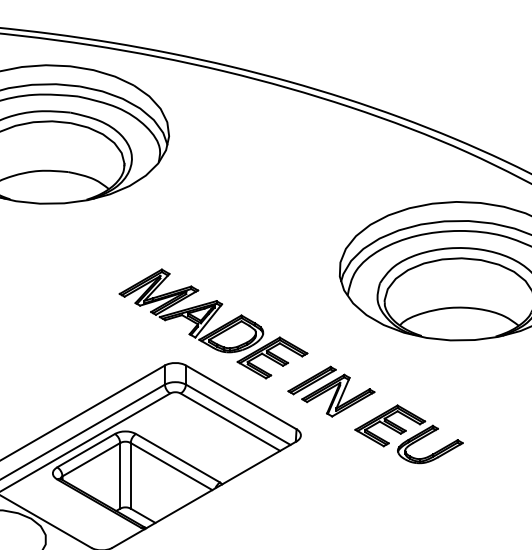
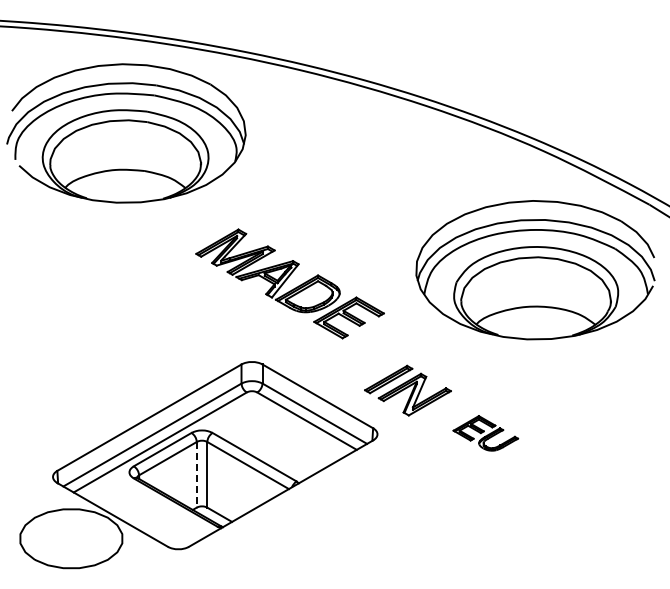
part: (212, 323) -> (289, 283), moved
part: (408, 434) -> (485, 433), size x0.6
line: (119, 475) -> (196, 474), solid -> dashed

